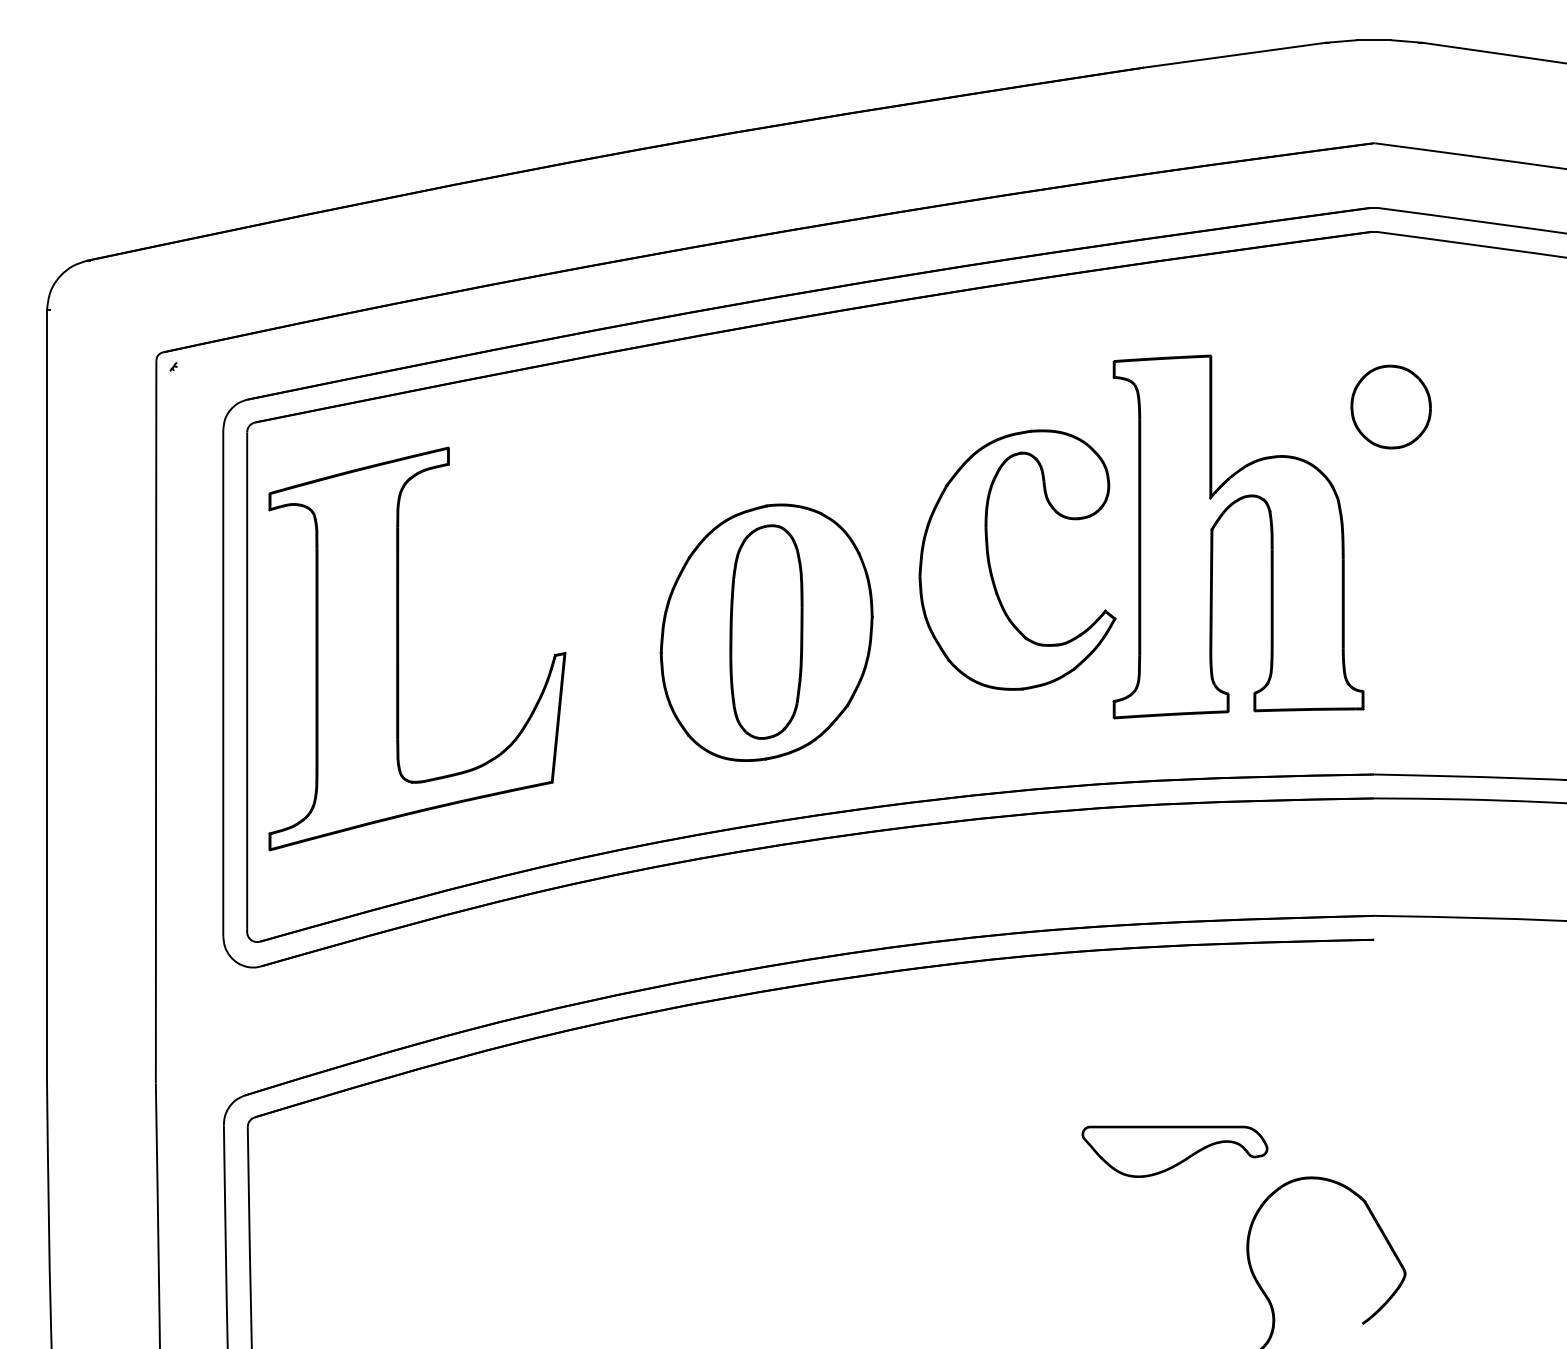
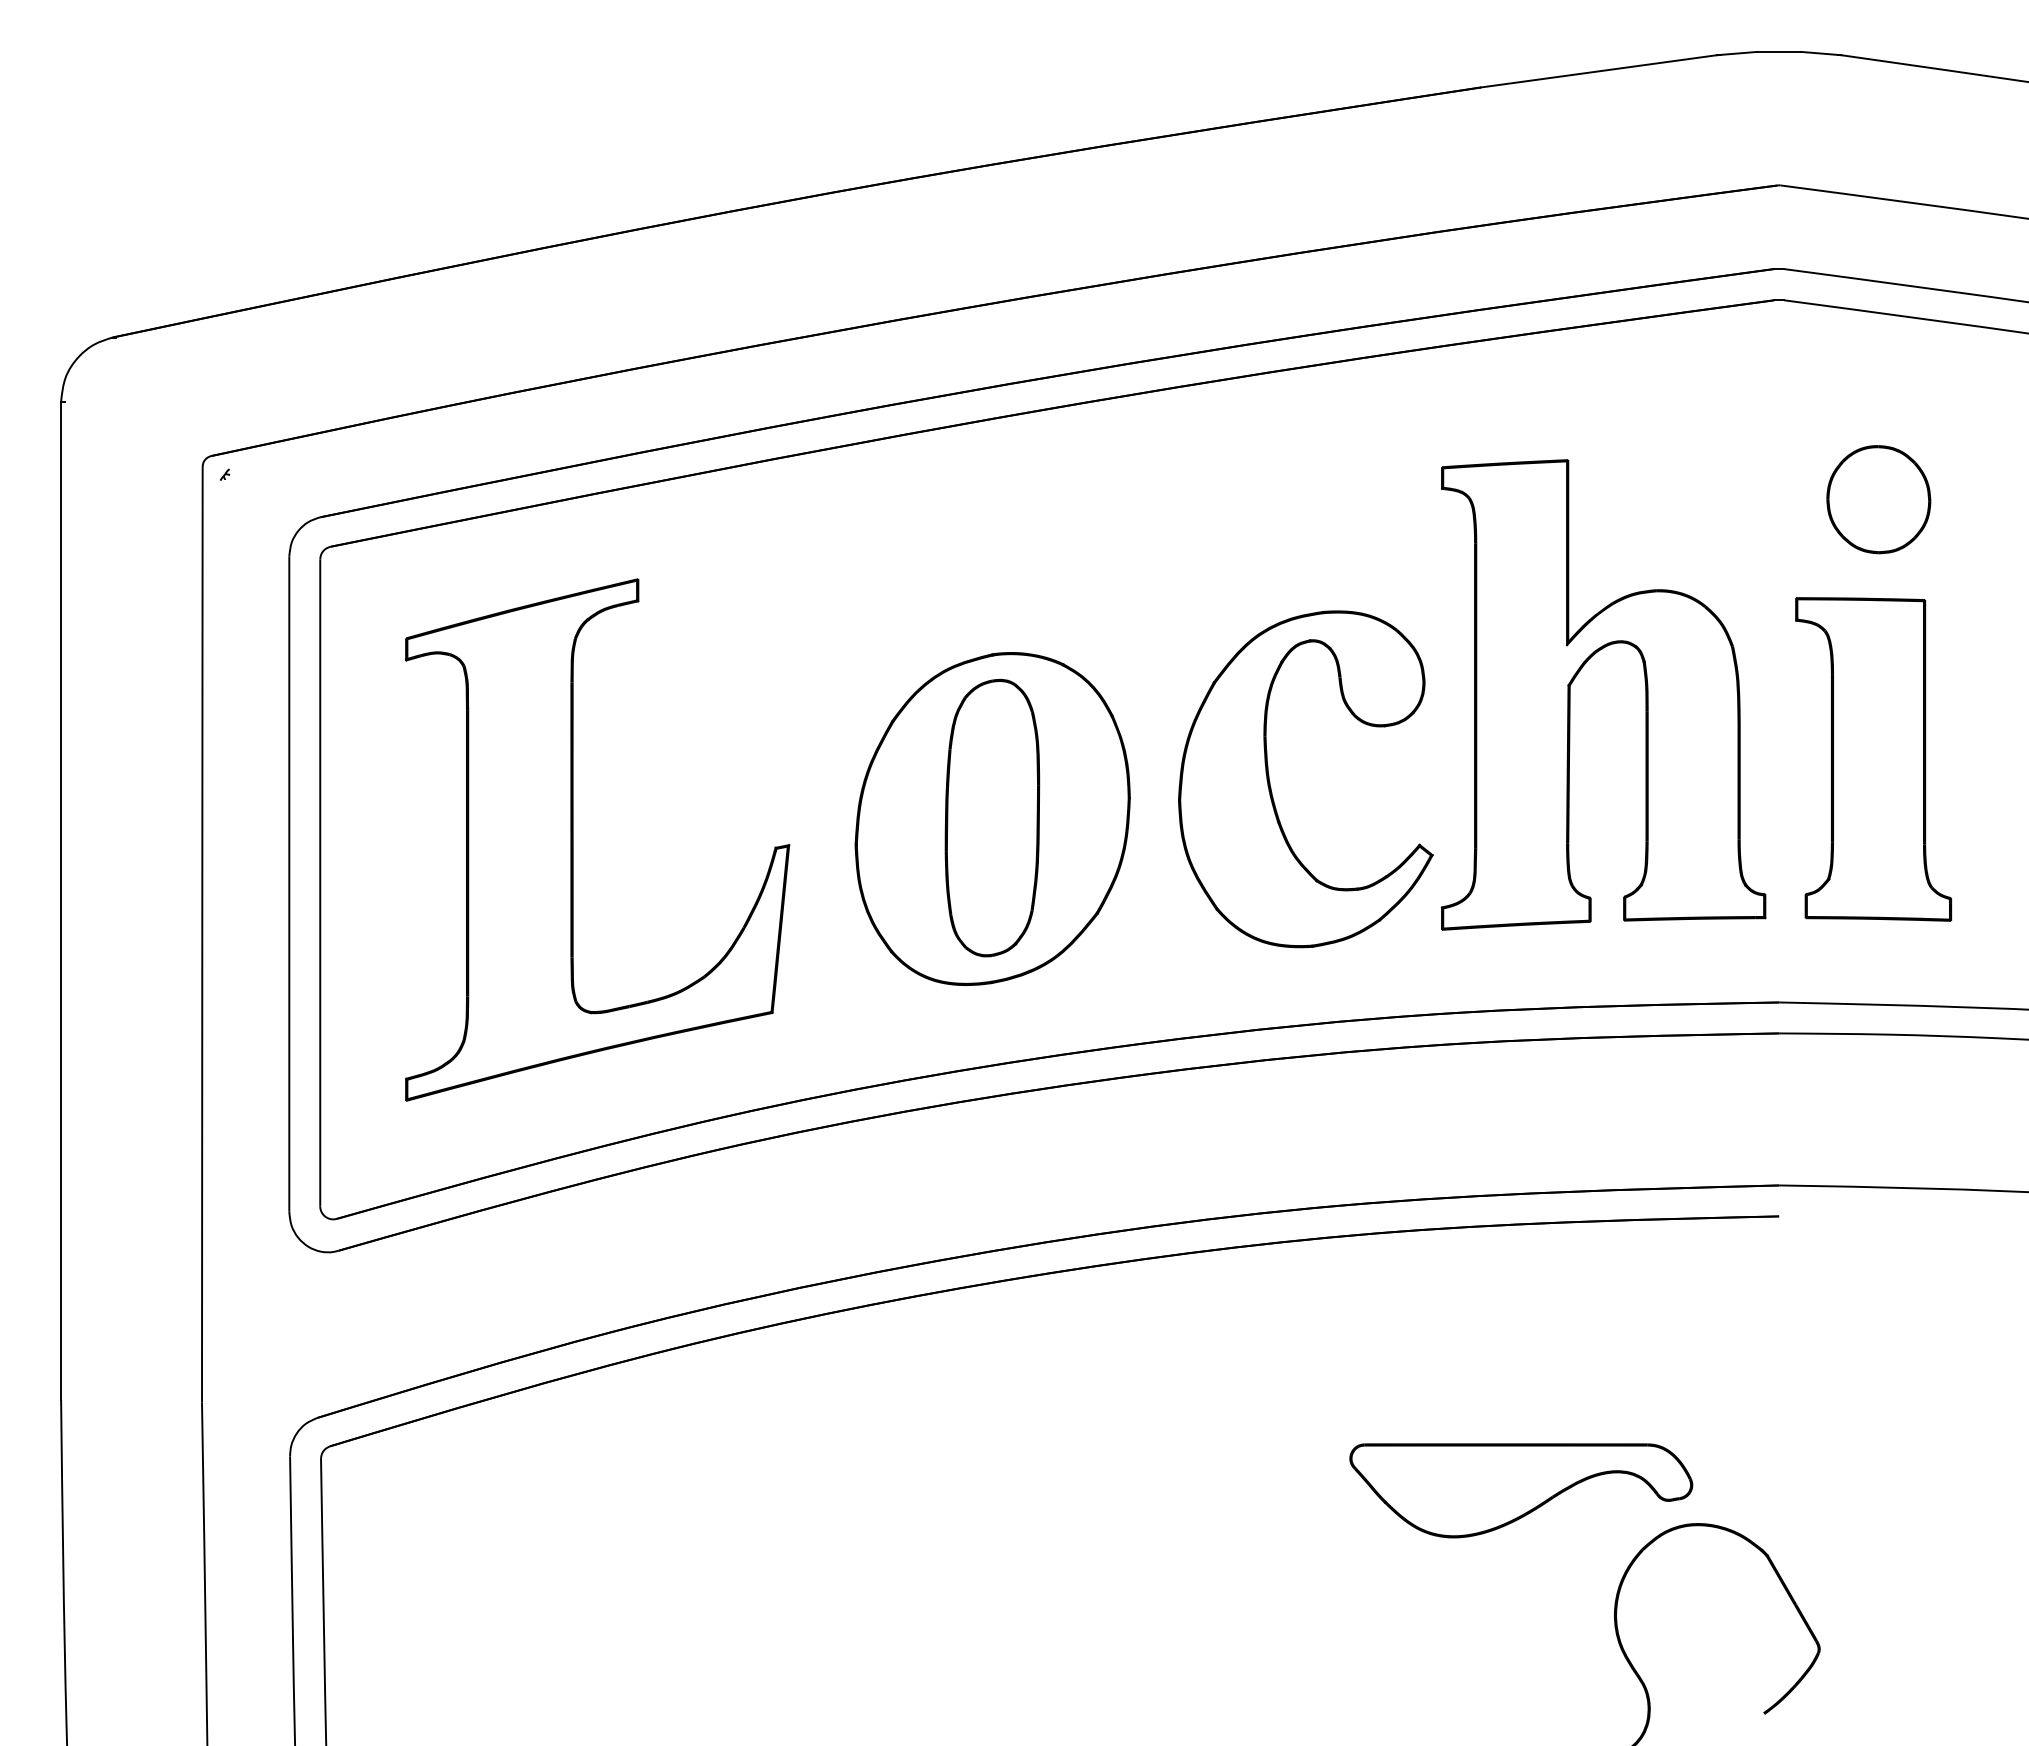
part: (1390, 406) -> (1877, 498), moved
part: (990, 561) -> (1270, 781), moved
part: (1446, 586) -> (1872, 759), added
part: (399, 648) -> (574, 839), moved
part: (1174, 1151) -> (1520, 1490), size x1.43

